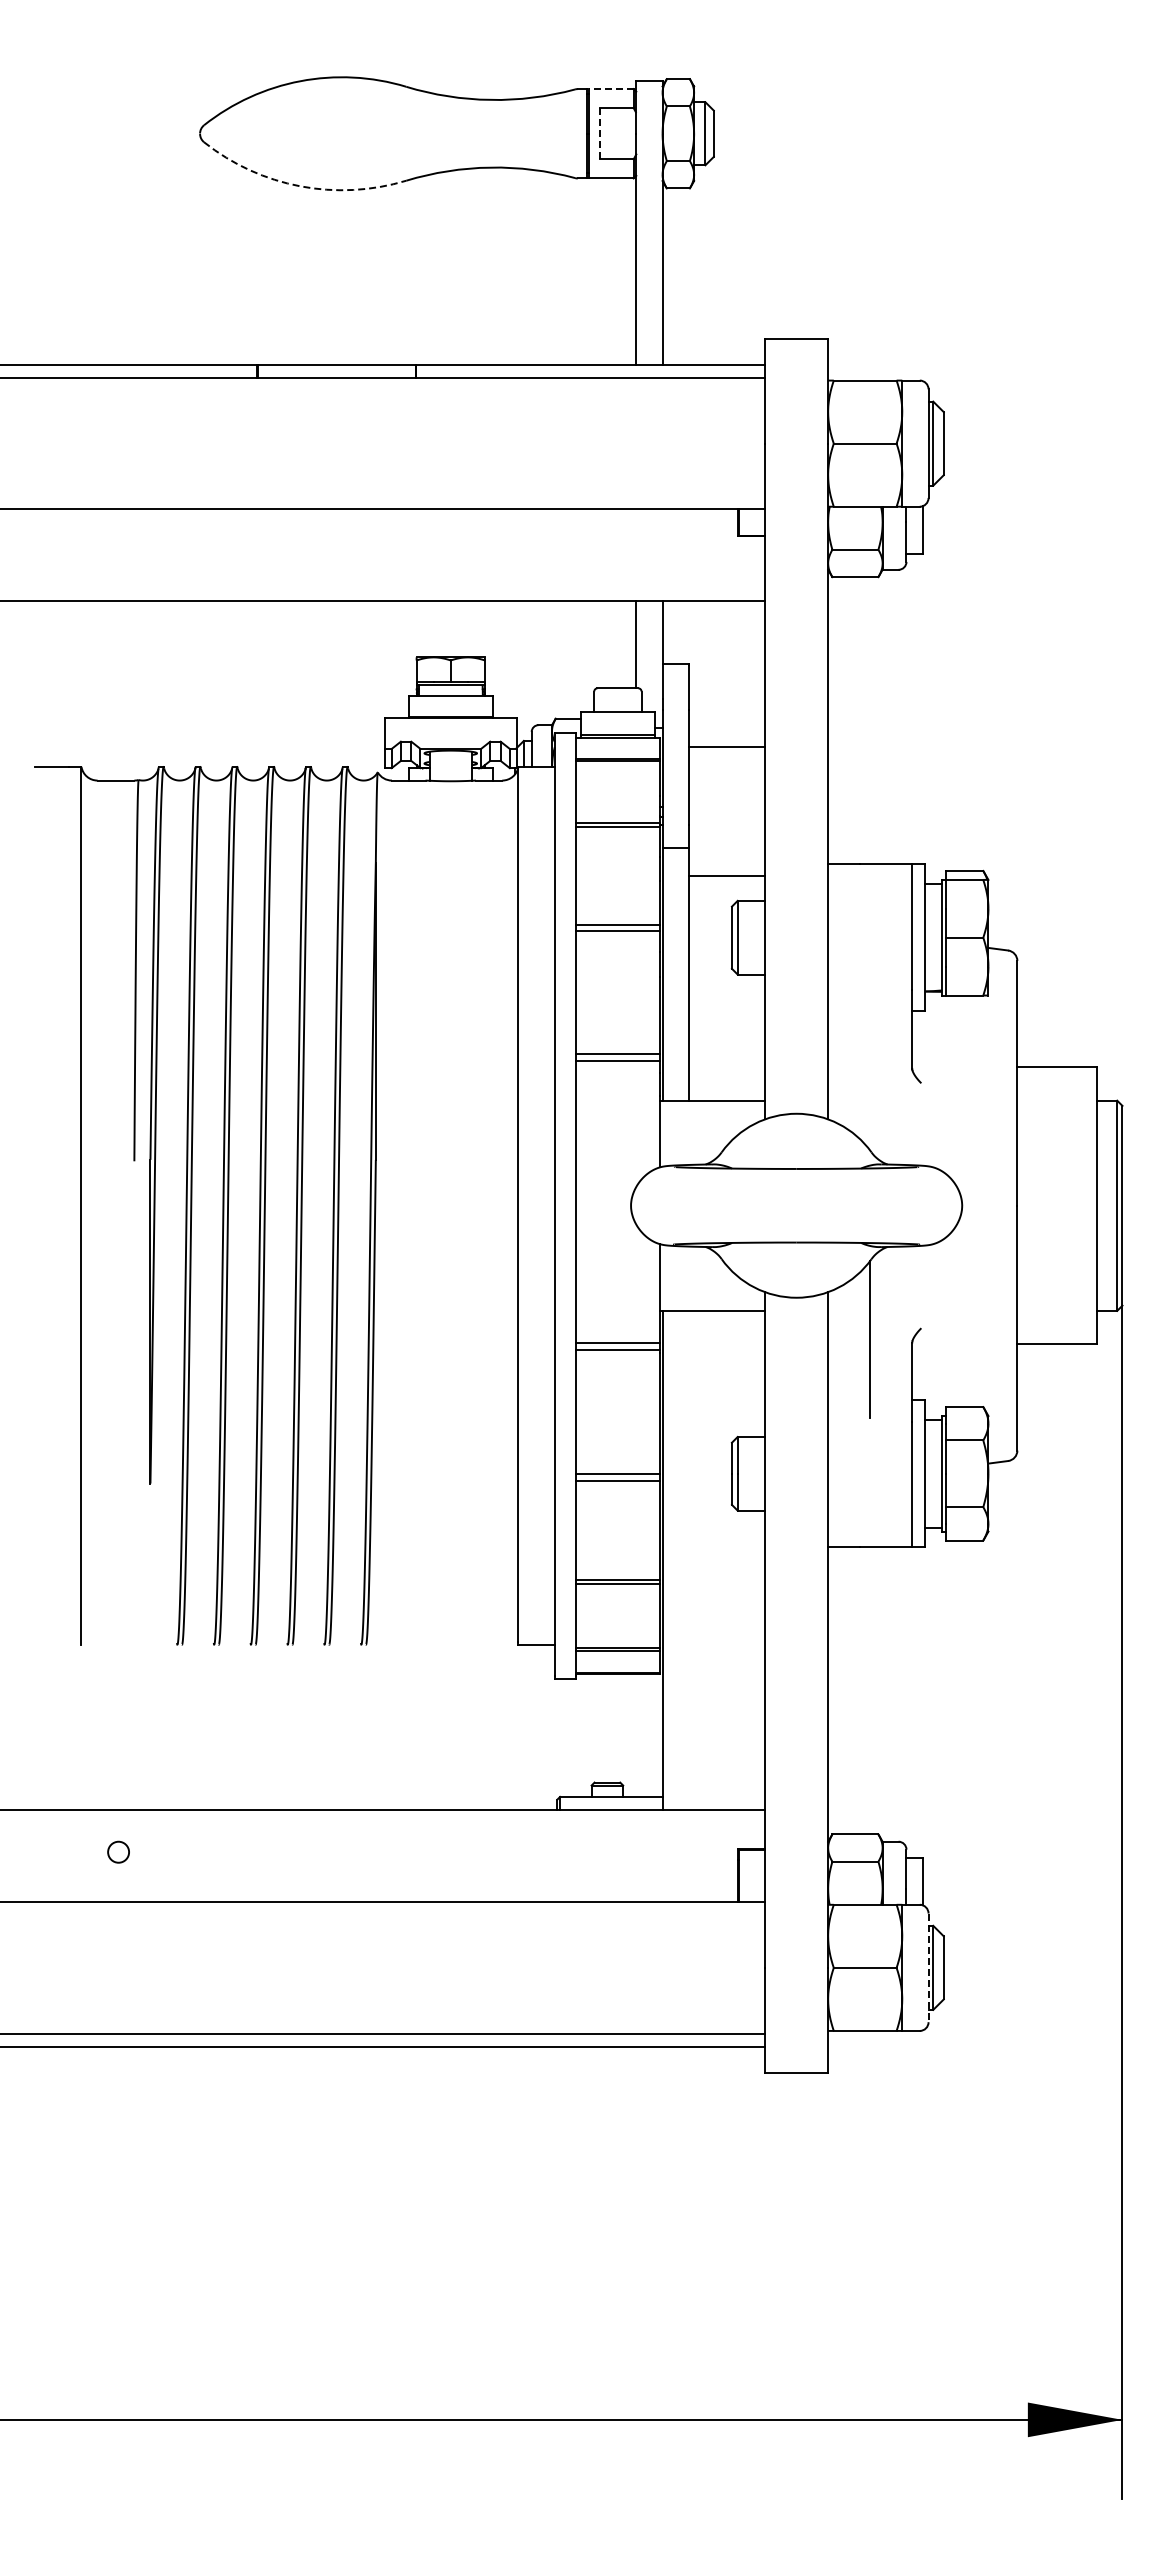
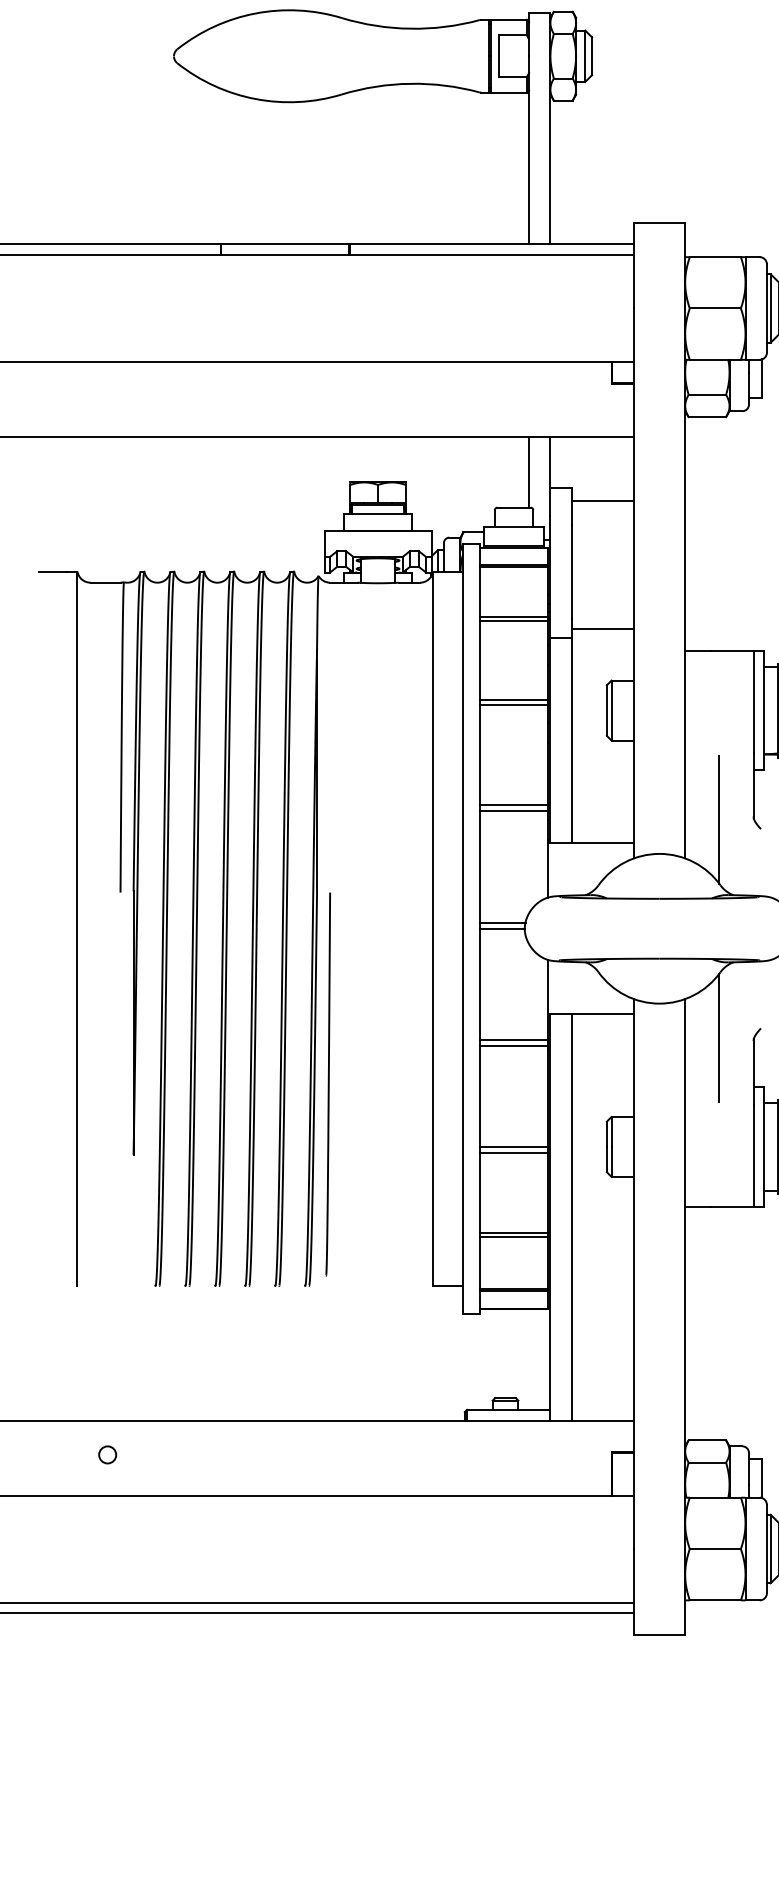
line: (610, 89) -> (508, 20), dashed -> solid
line: (599, 133) -> (499, 56), dashed -> solid
arc: (300, 186) -> (255, 99), dashed -> solid
line: (726, 747) -> (602, 501), moved
line: (726, 875) -> (602, 629), moved
line: (870, 1071) -> (719, 819), added
line: (603, 1198) -> (502, 922), added
line: (603, 1205) -> (502, 928), added
line: (389, 1396) -> (328, 1084), added
line: (688, 1560) -> (571, 1217), added
line: (928, 1968) -> (766, 1549), dashed -> solid

